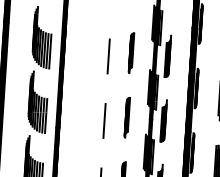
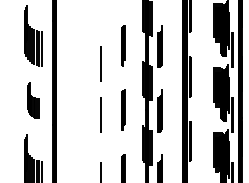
line: (108, 55) -> (100, 63), moved
part: (38, 102) -> (33, 100), size x0.6

